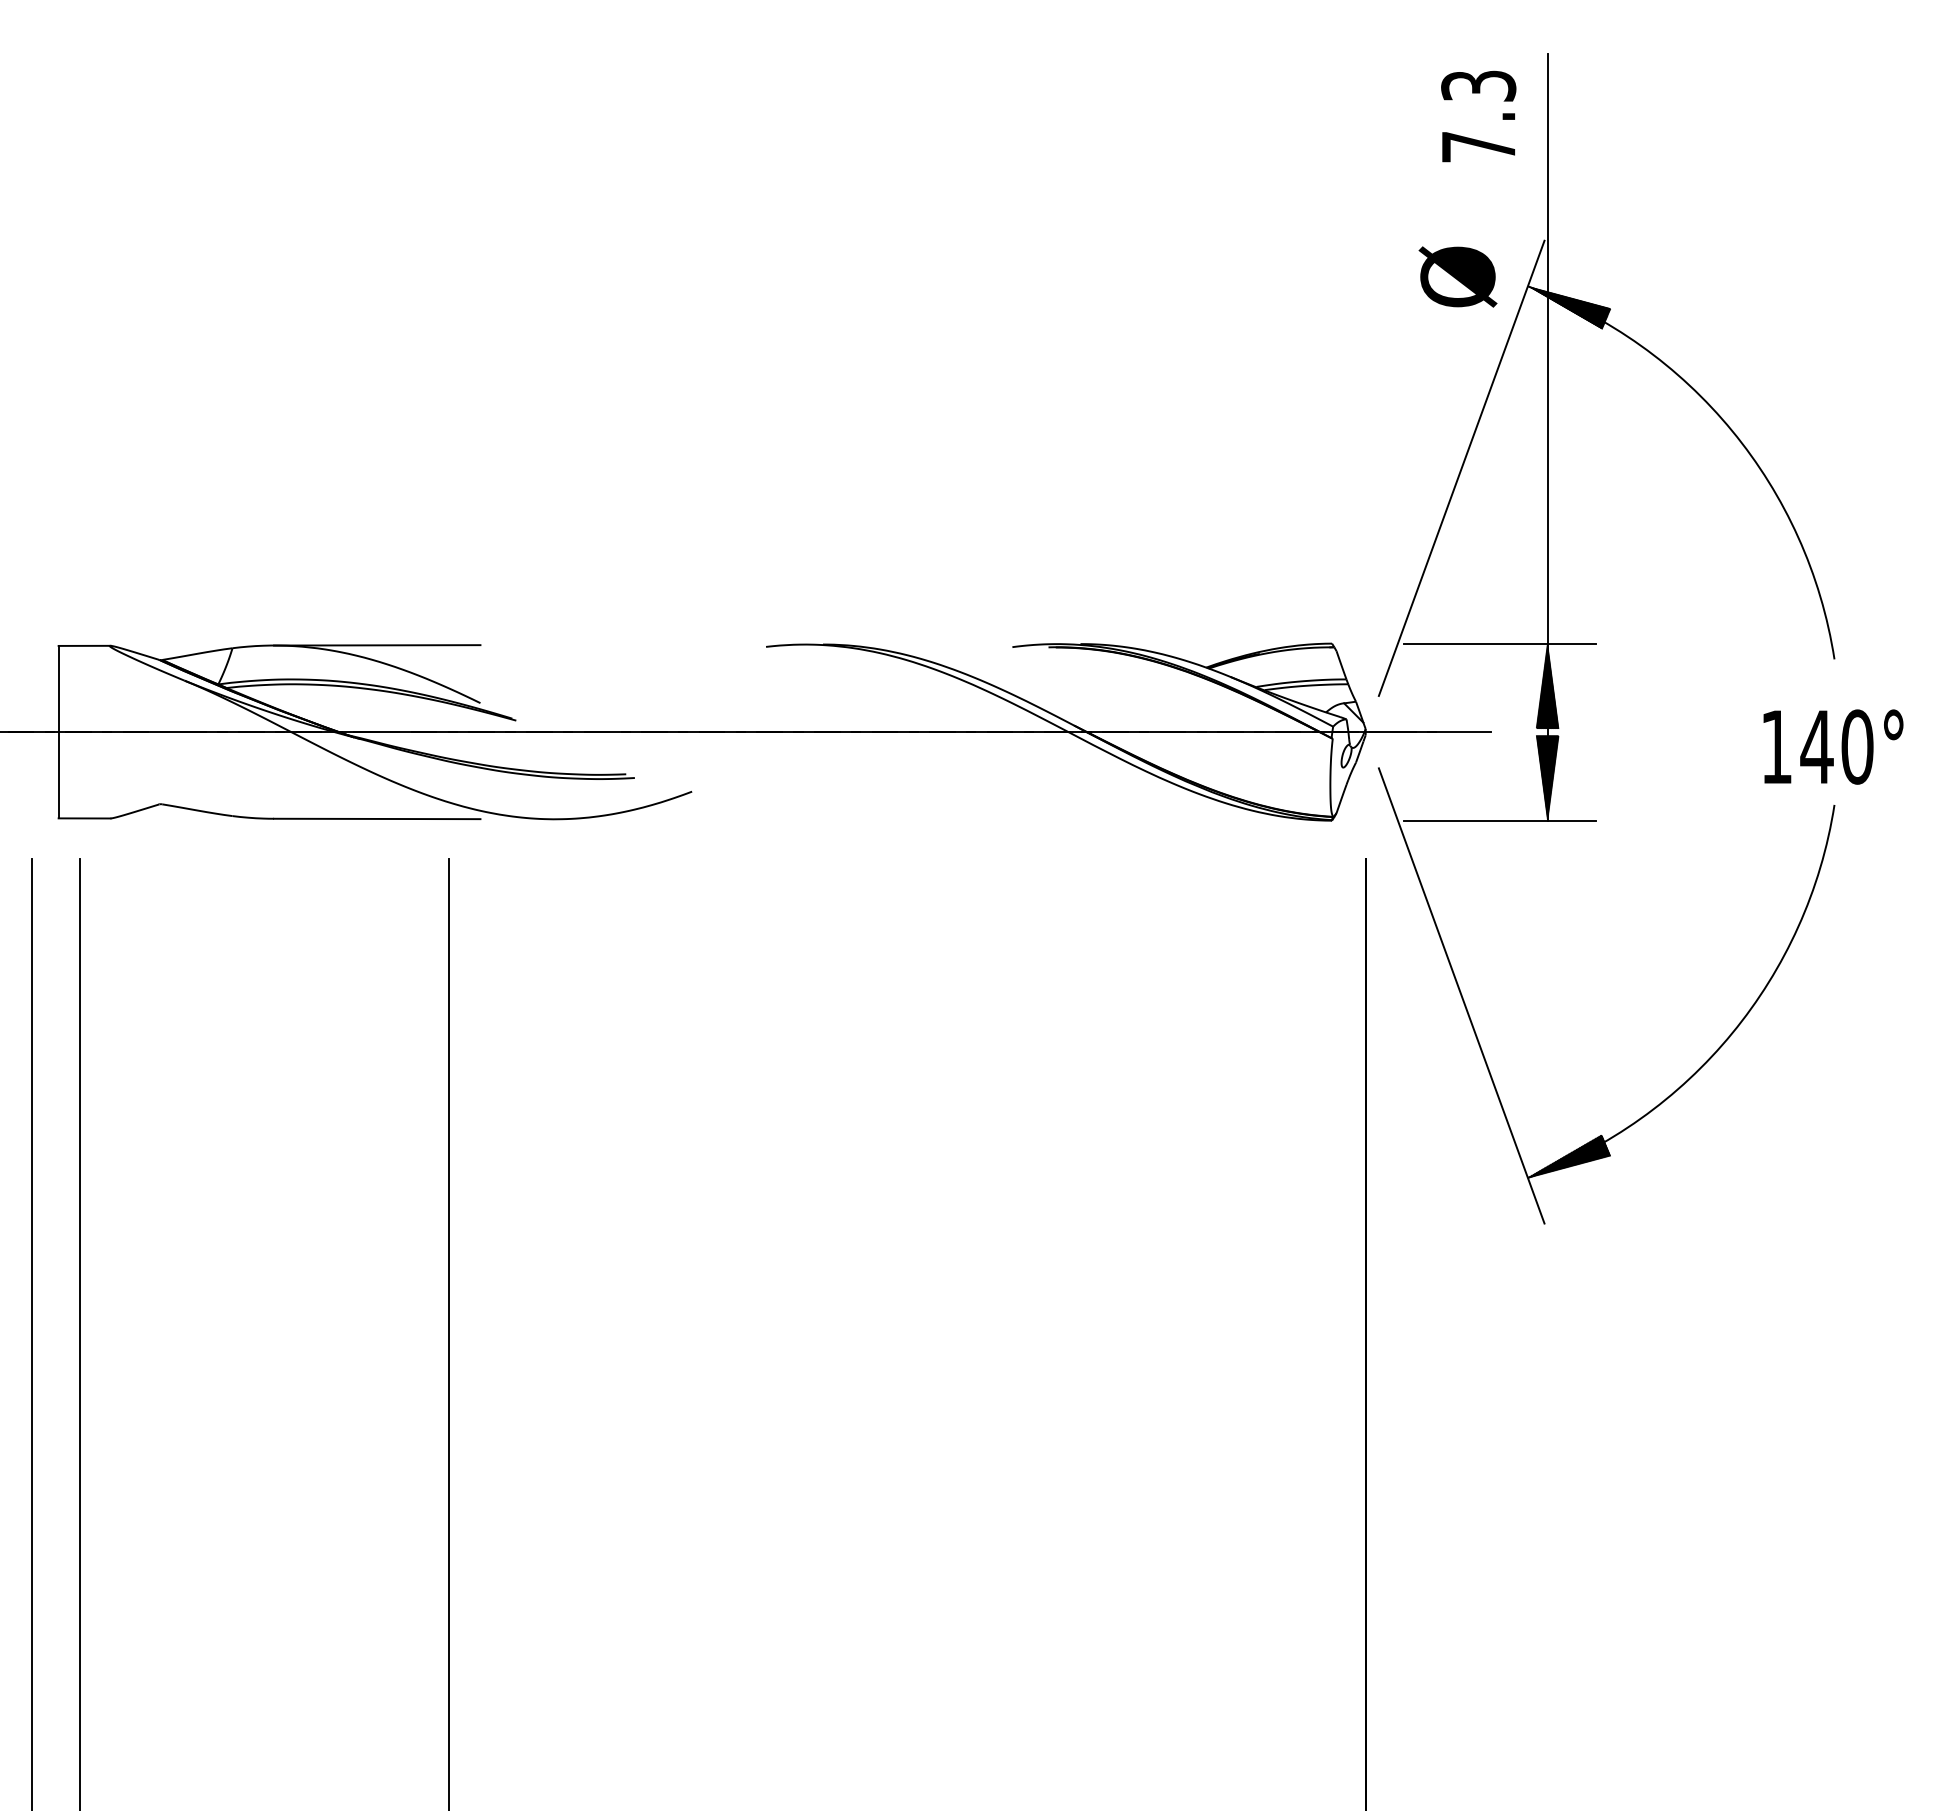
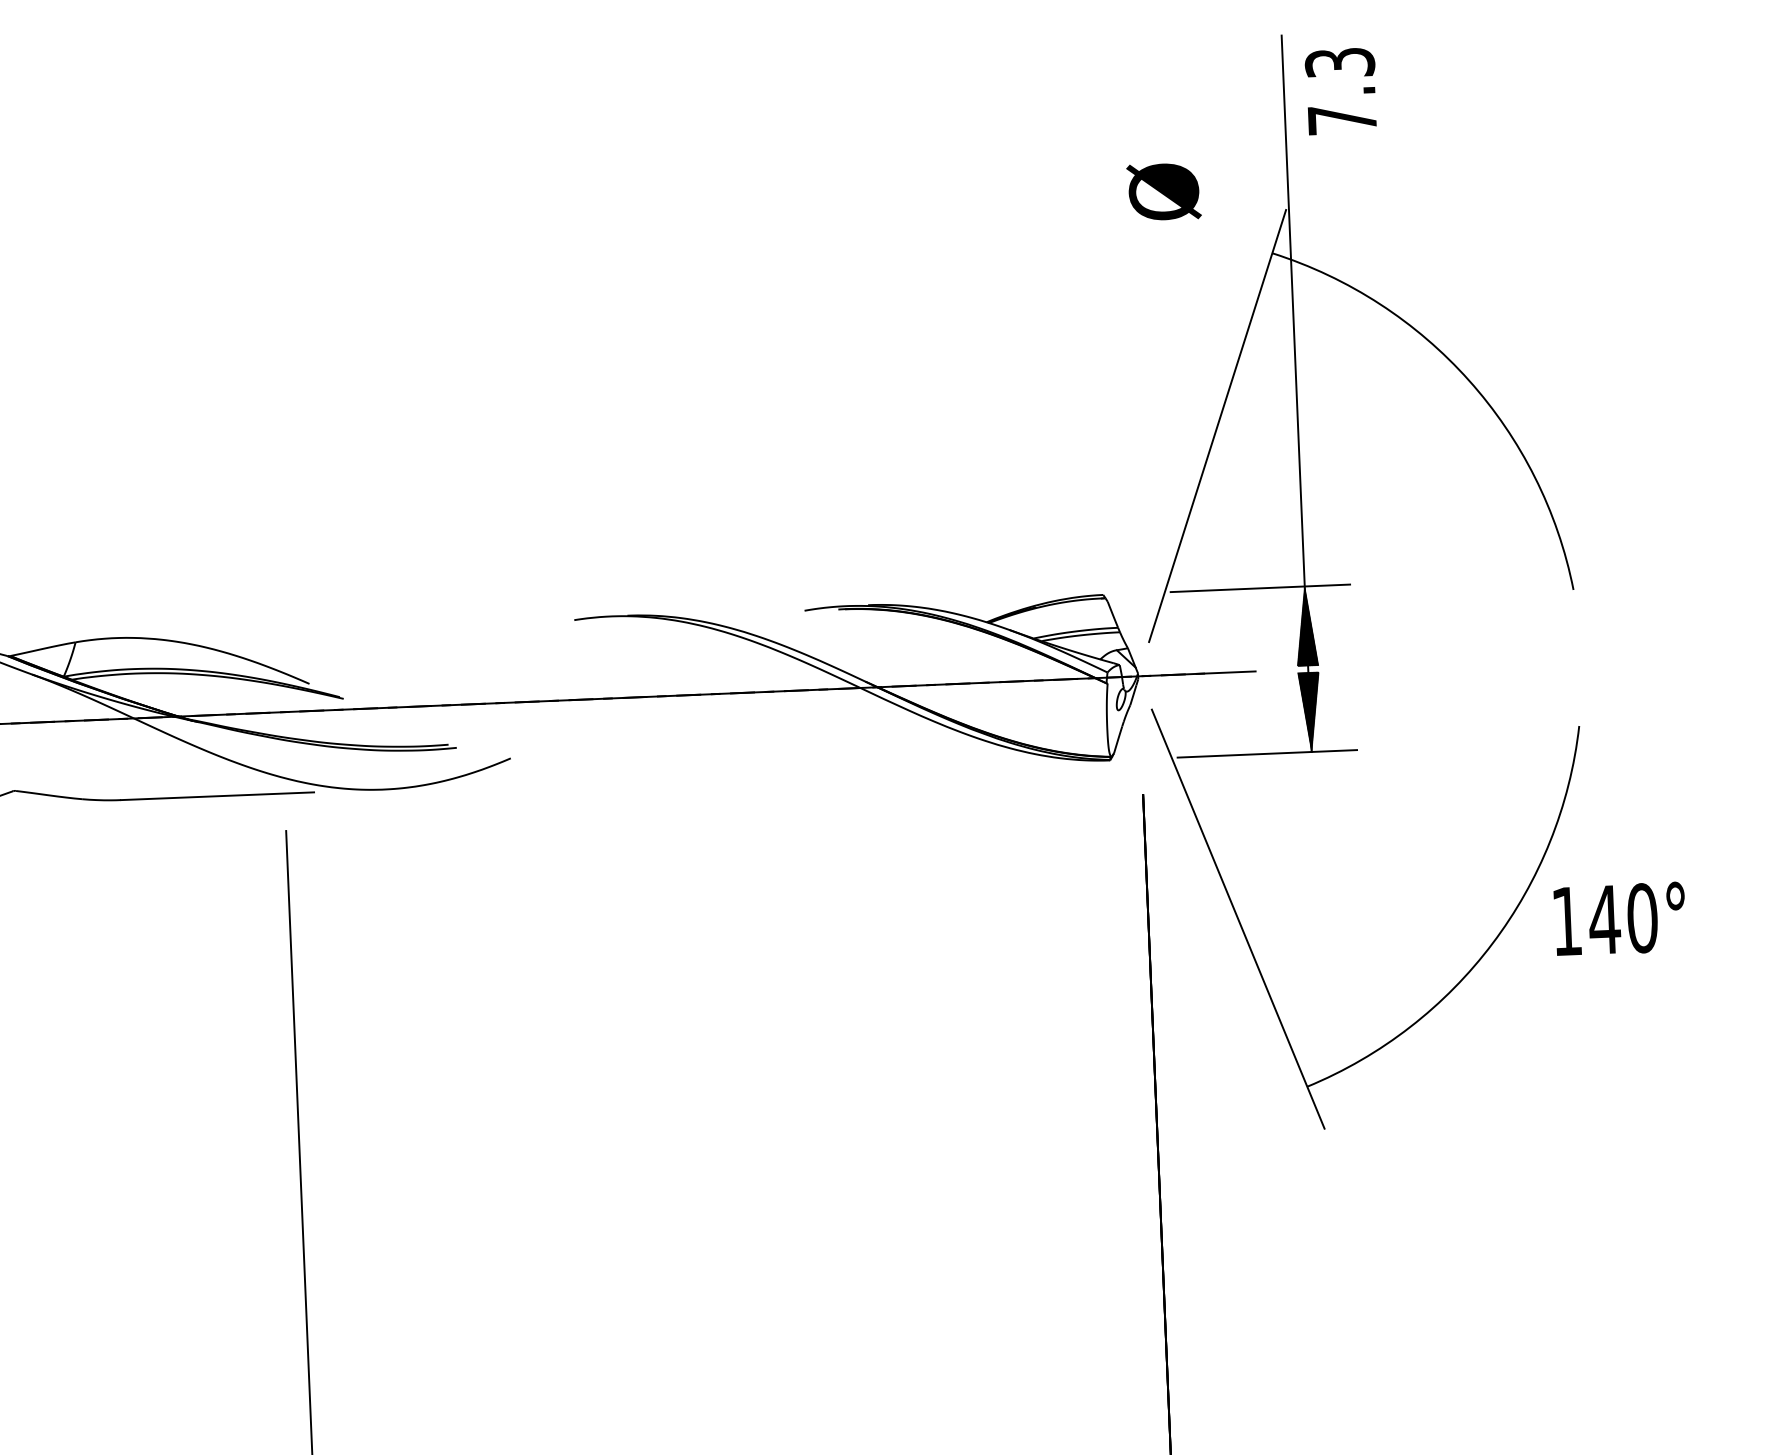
text: (1478, 116) -> (1341, 91), moved
text: (1457, 276) -> (1163, 191), moved
hatch: (1569, 307) -> (1312, 271), removed
line: (377, 645) -> (211, 634), removed
text: (1833, 746) -> (1620, 918), moved
hatch: (1569, 1156) -> (1345, 1065), removed

